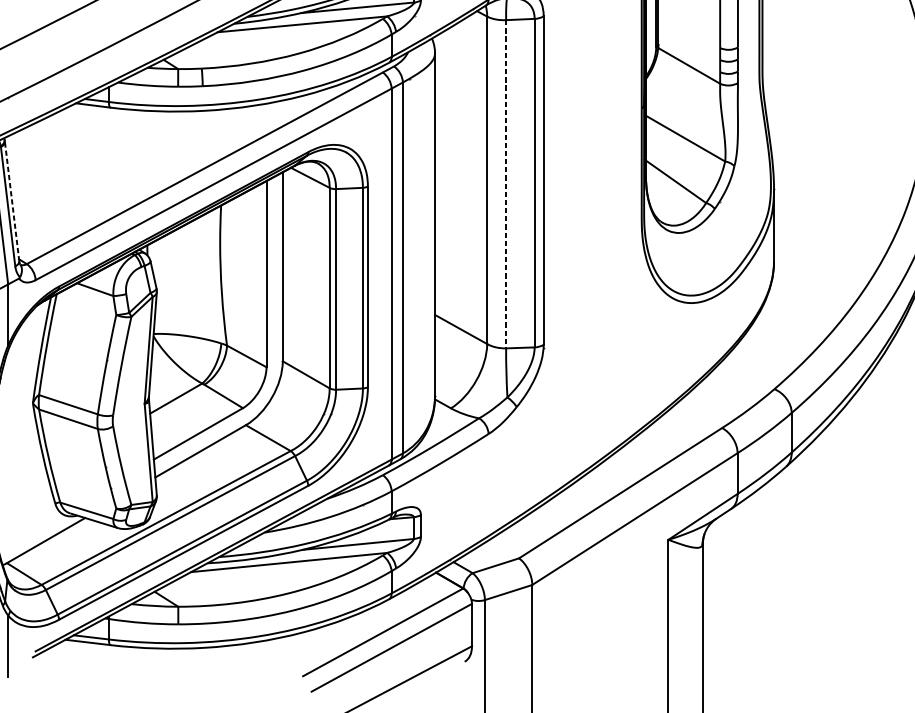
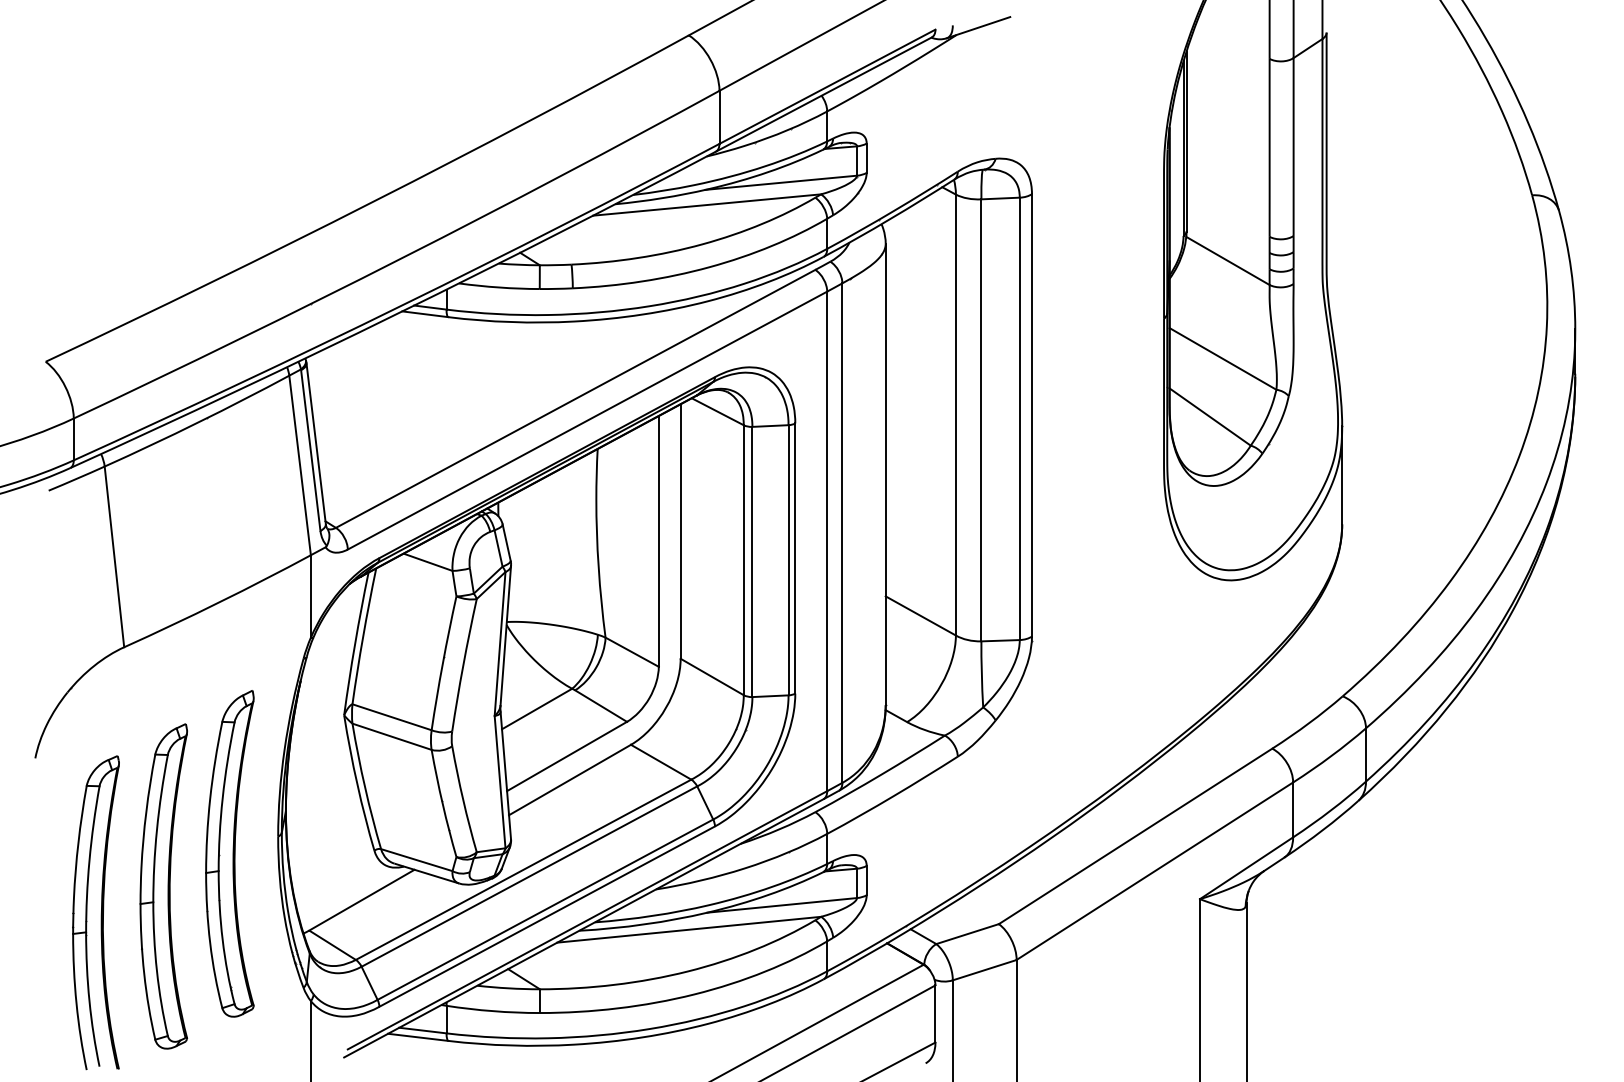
line: (506, 184) -> (981, 420), dashed -> solid
line: (12, 201) -> (316, 443), dashed -> solid

